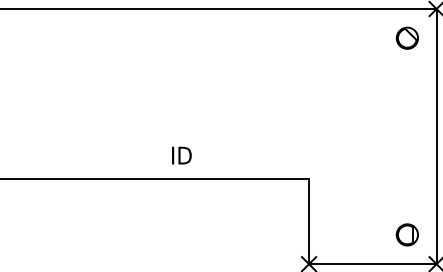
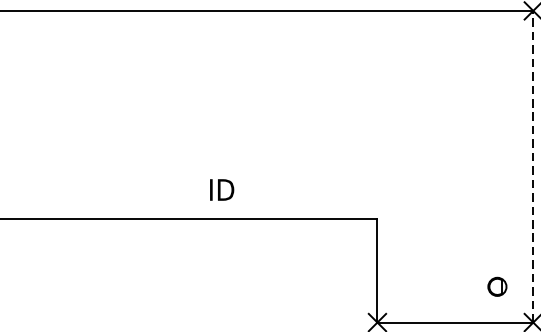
part: (406, 37) -> (496, 45), removed
line: (436, 136) -> (533, 166), solid -> dashed
part: (406, 234) -> (496, 286), size x0.7

